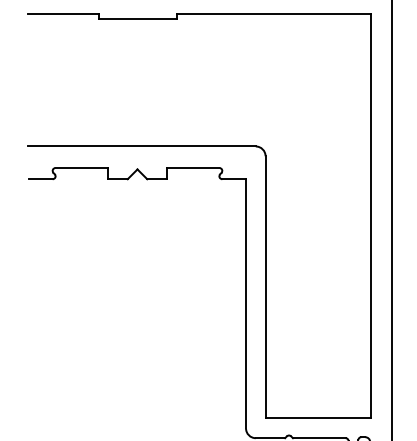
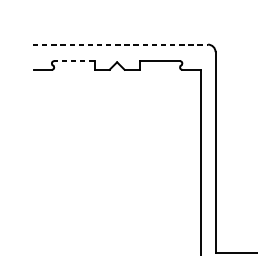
line: (141, 146) -> (120, 44), solid -> dashed
line: (81, 167) -> (74, 60), solid -> dashed

